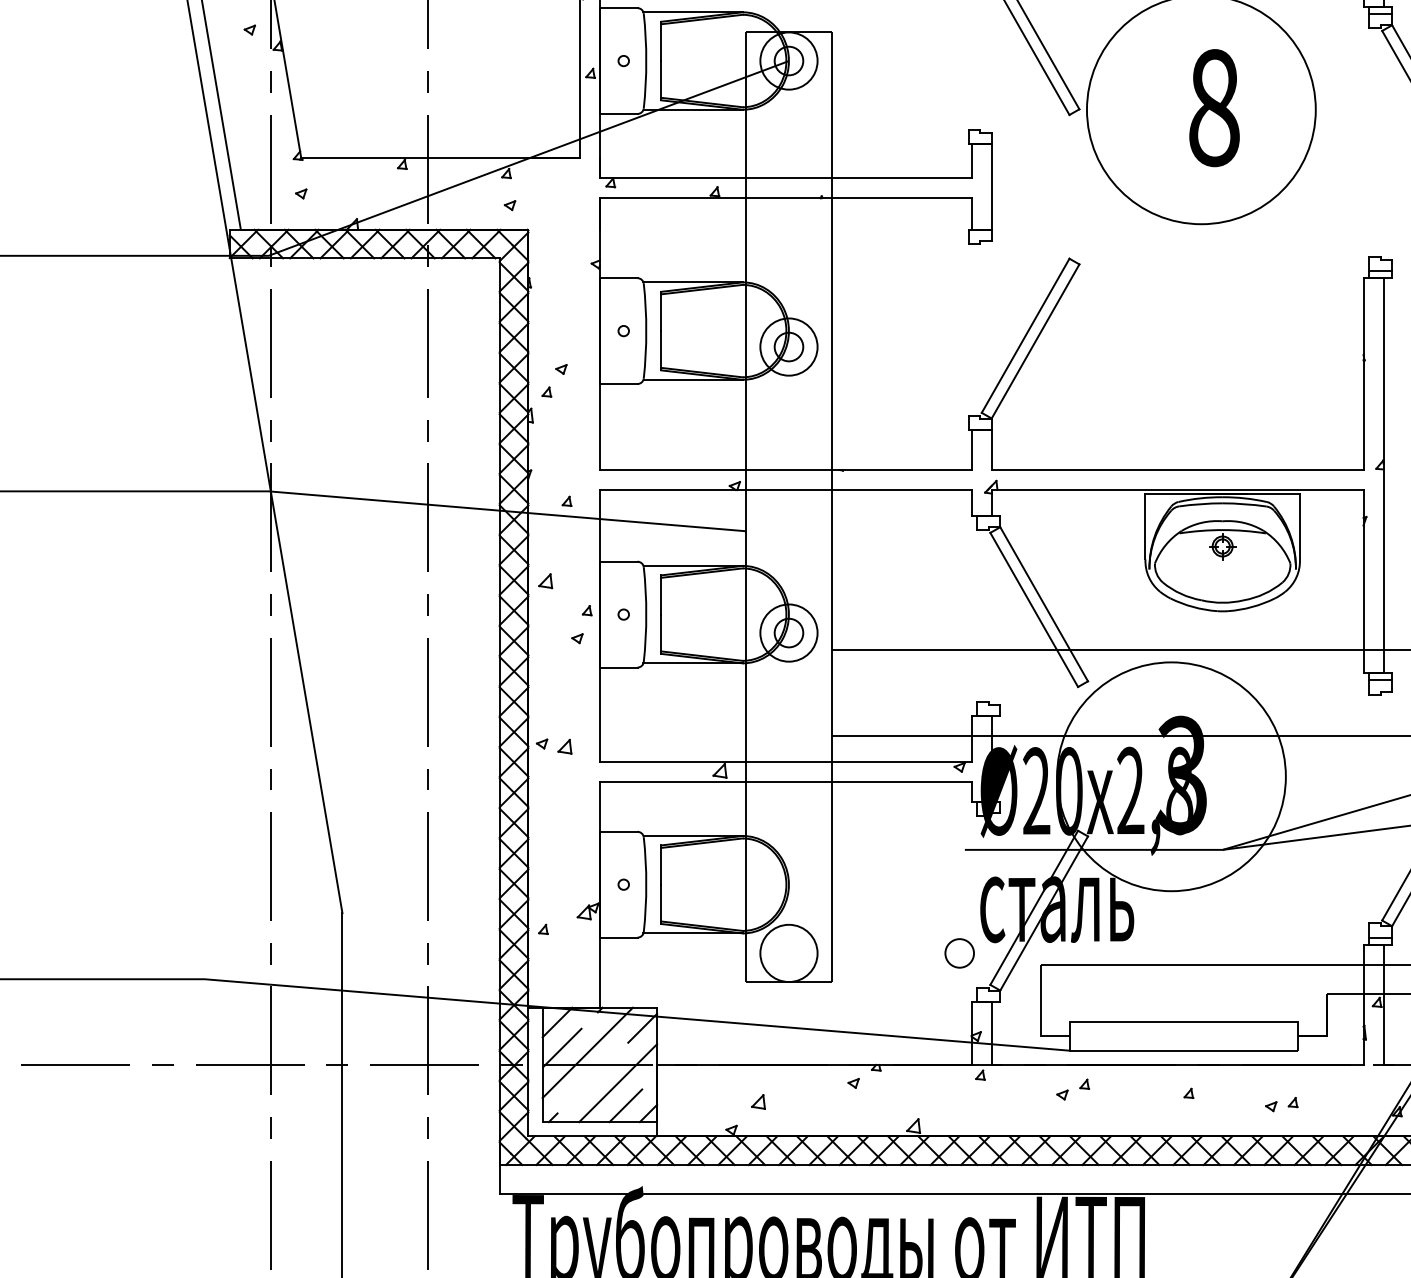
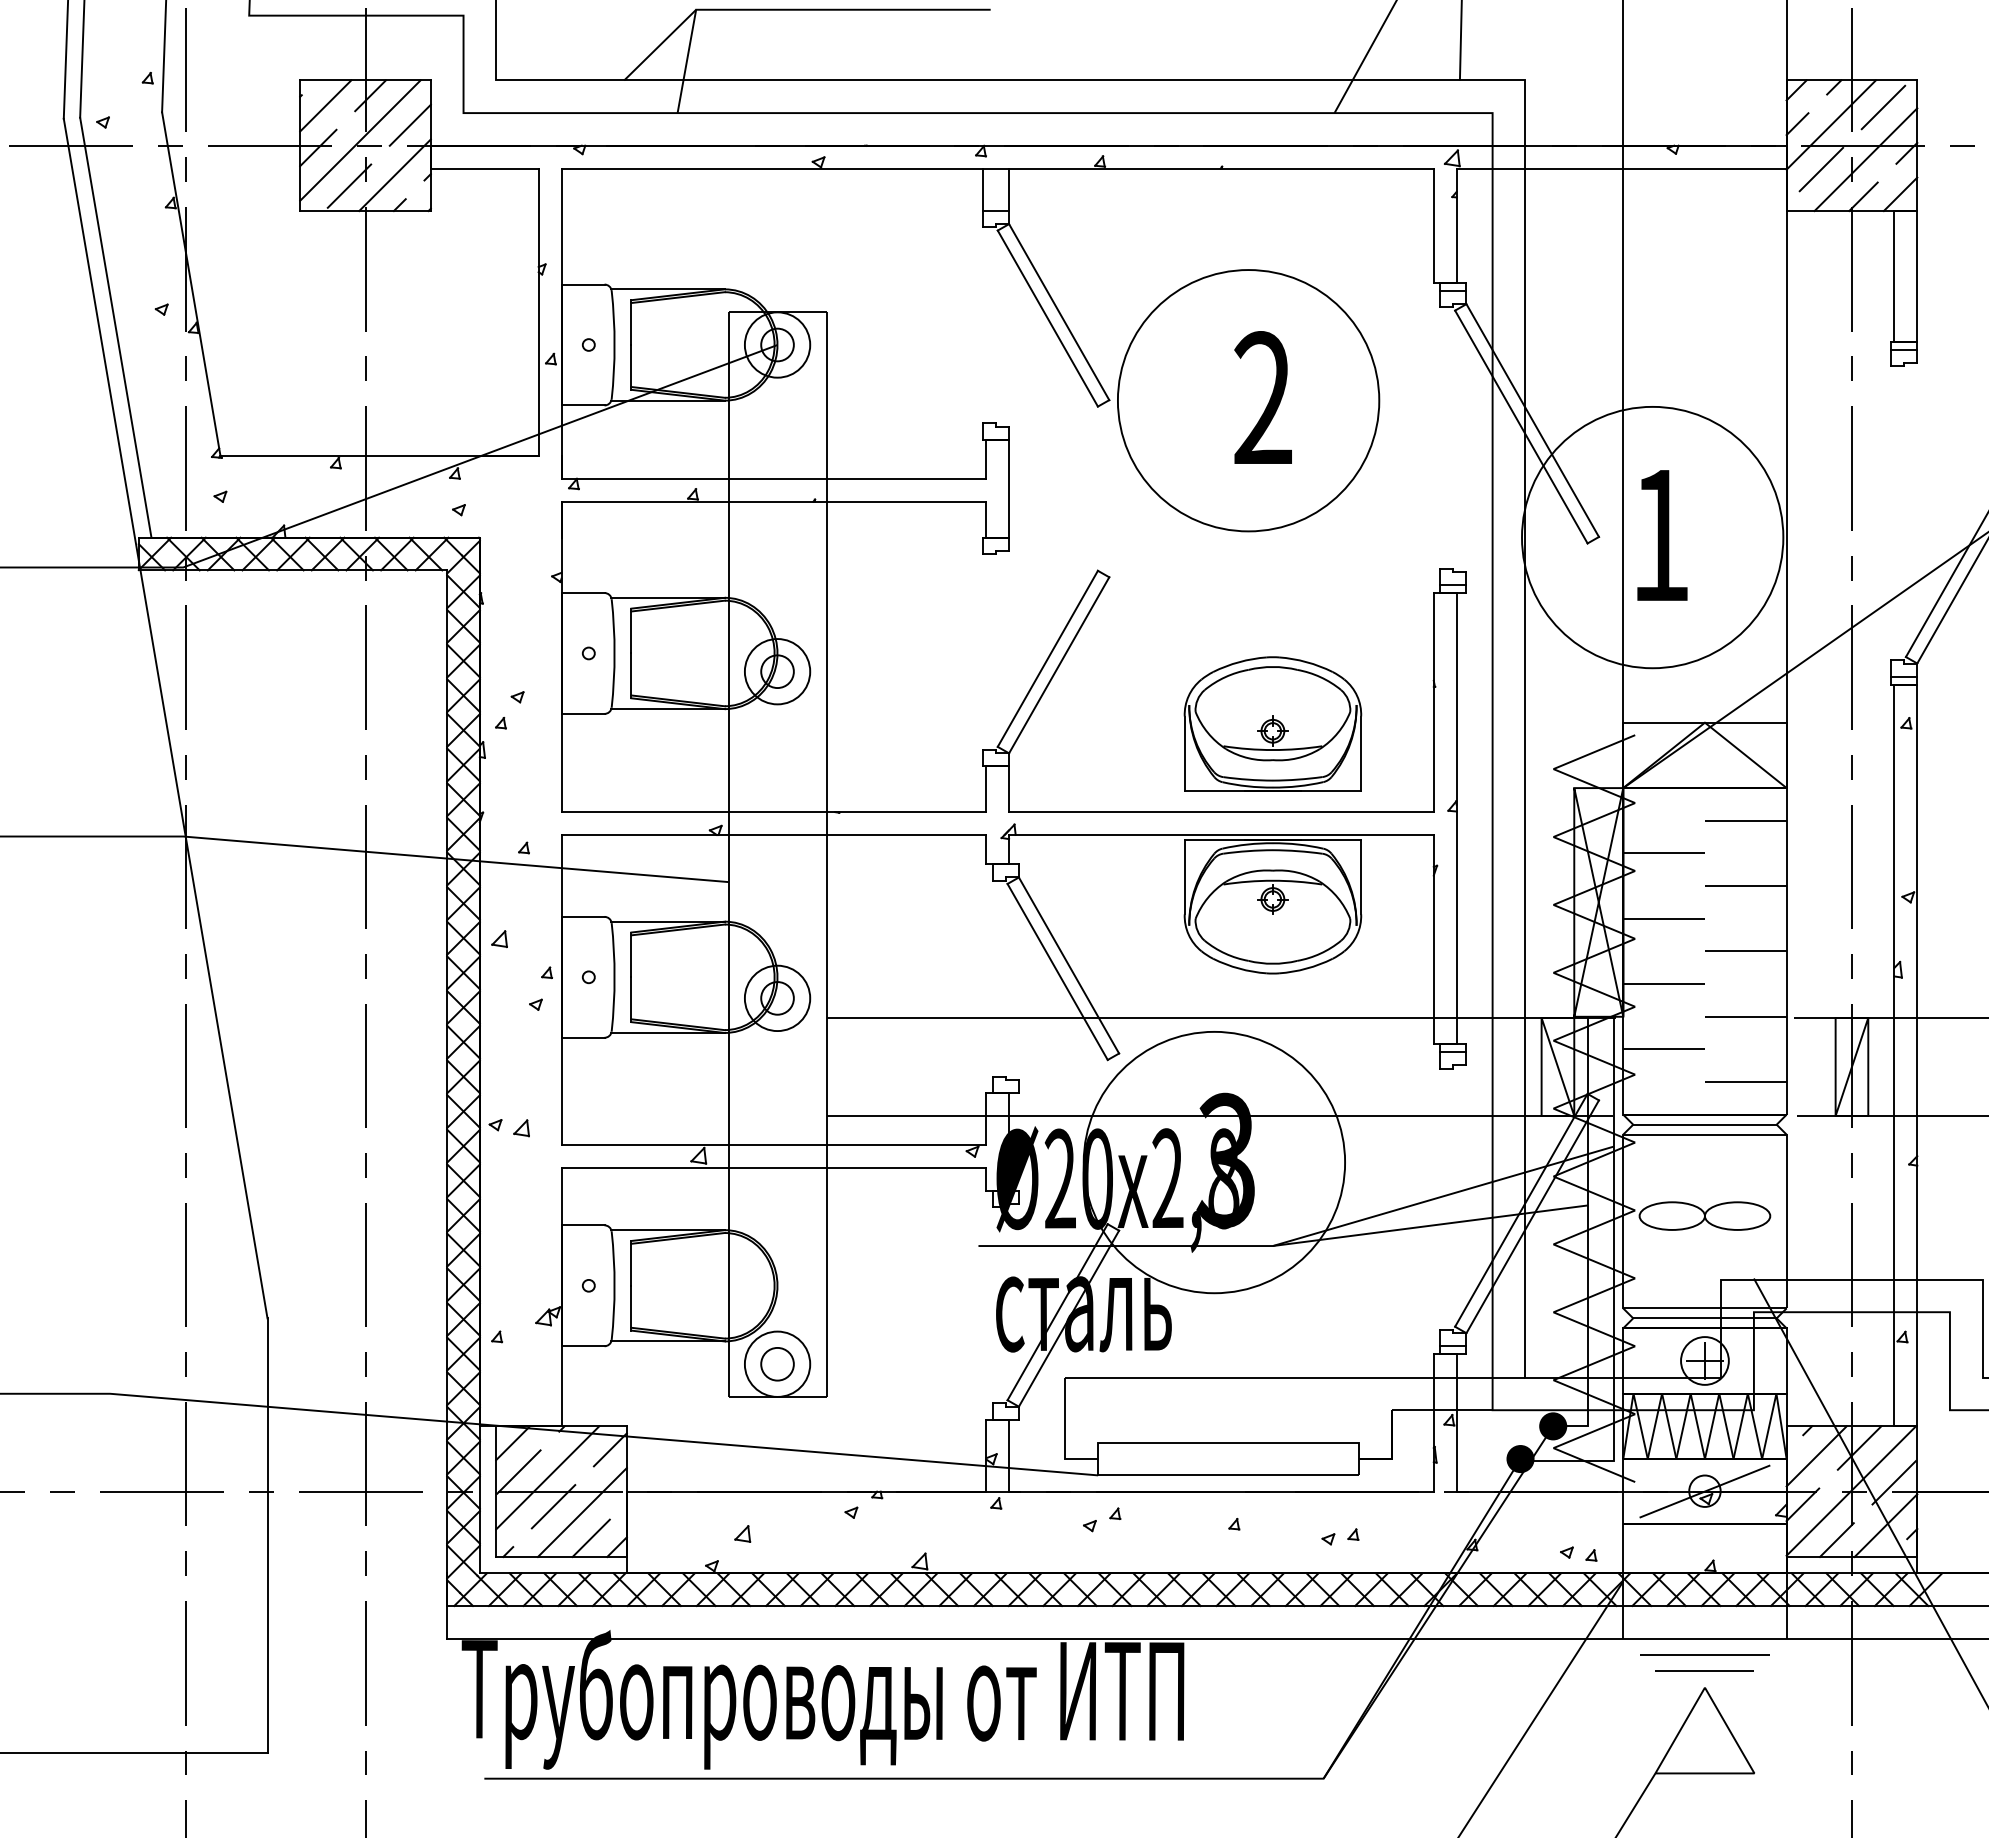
text: (1214, 107) -> (1263, 398), 8 -> 2
part: (1222, 392) -> (1272, 723), added
circle: (959, 953) -> (777, 1364), moved
line: (592, 1077) -> (553, 1506), added

